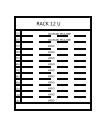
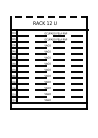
line: (52, 17) -> (49, 17), solid -> dashed

